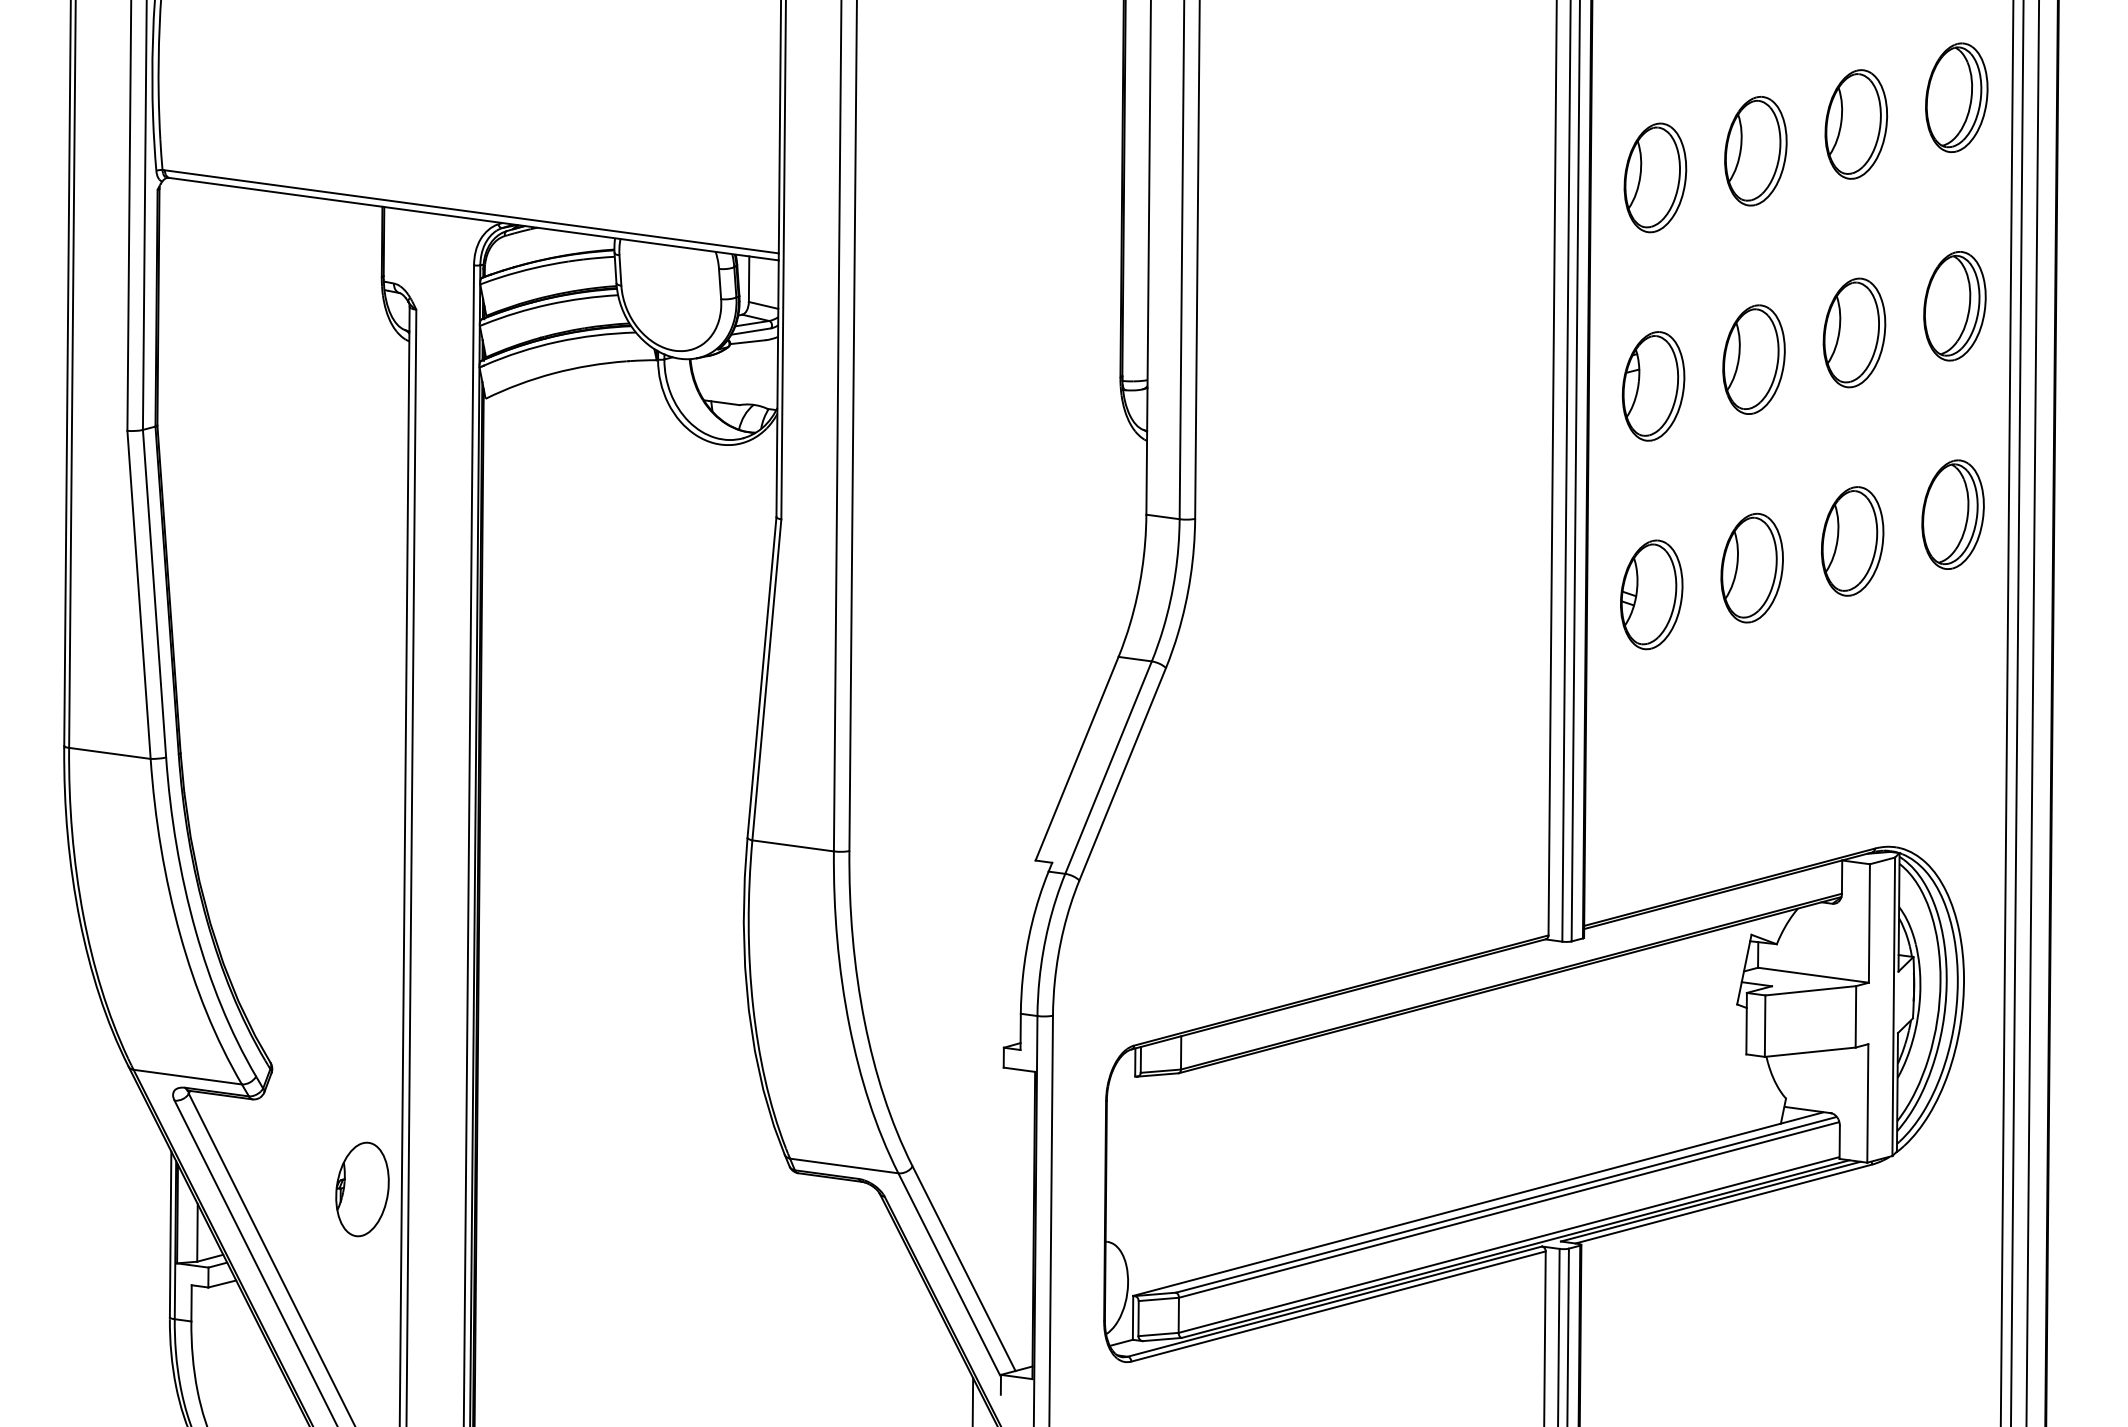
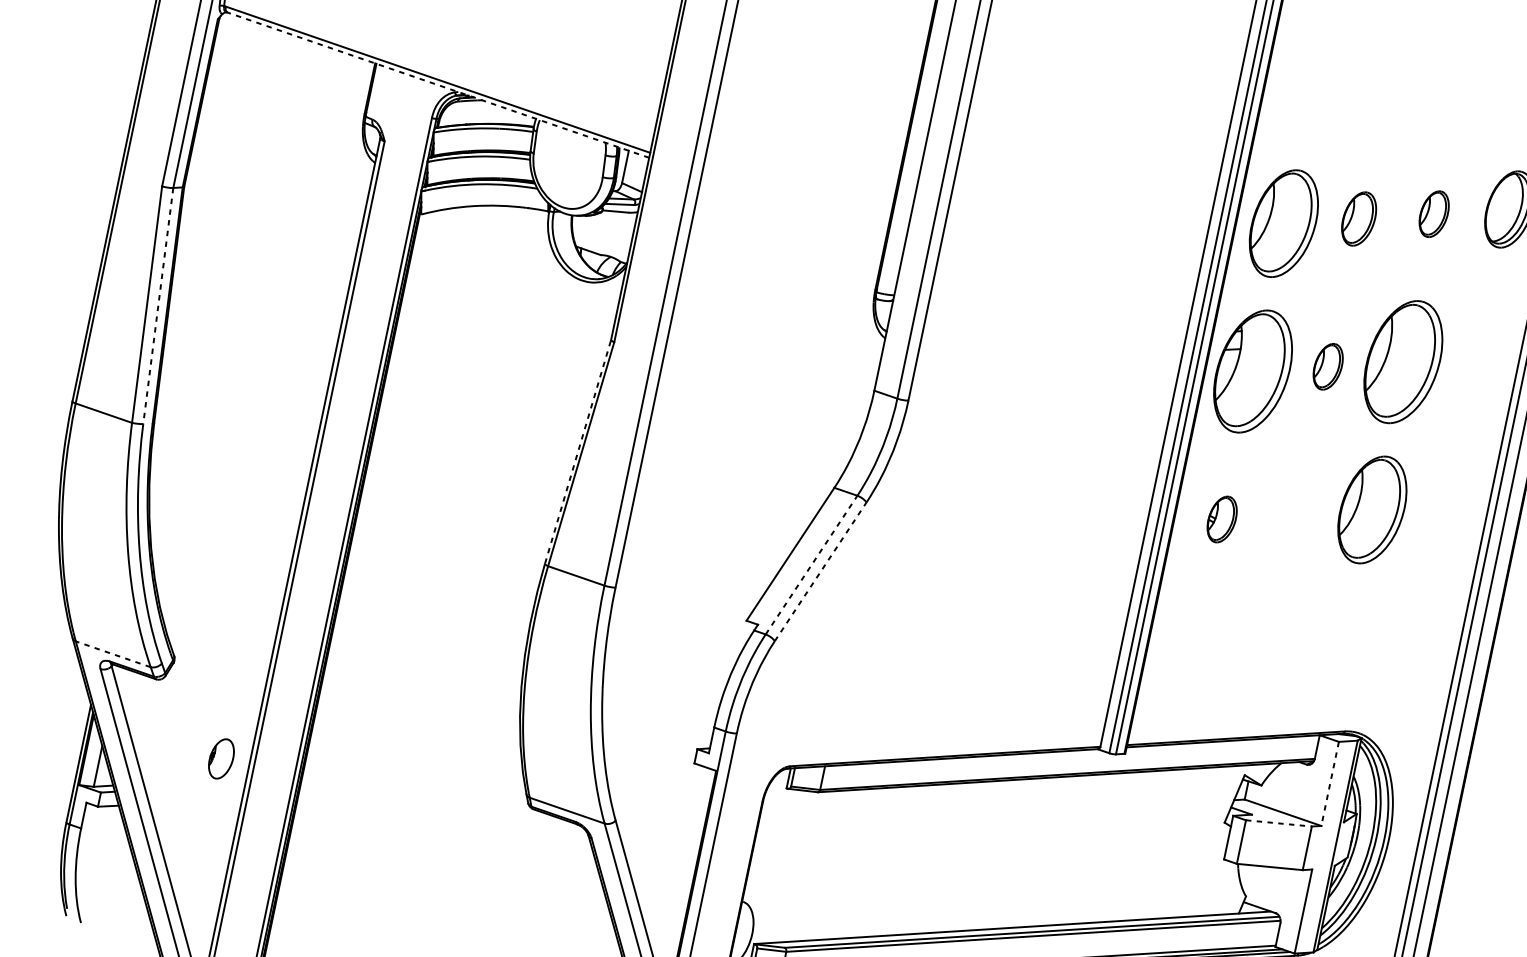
part: (1855, 124) -> (1433, 214), size x0.6
part: (1755, 151) -> (1358, 219), size x0.7
part: (1655, 177) -> (1284, 223), size x1.4
line: (473, 219) -> (438, 85), solid -> dashed
part: (1954, 306) -> (1478, 357), removed
part: (1854, 332) -> (1403, 361), size x1.6
part: (1753, 359) -> (1327, 366), size x0.6
part: (1653, 386) -> (1252, 371), size x1.6
part: (1952, 514) -> (1447, 505), removed
part: (1852, 541) -> (1372, 510), size x1.4
part: (1751, 567) -> (1296, 514), removed
line: (154, 594) -> (158, 306), solid -> dashed
part: (1651, 594) -> (1221, 519), size x0.6
line: (762, 677) -> (578, 451), solid -> dashed
line: (1108, 767) -> (811, 564), solid -> dashed
line: (1122, 774) -> (820, 571), solid -> dashed
line: (1869, 924) -> (1330, 784), solid -> dashed
line: (1810, 990) -> (1278, 823), solid -> dashed
line: (187, 1077) -> (113, 654), solid -> dashed
part: (362, 1189) -> (221, 758), size x0.6

